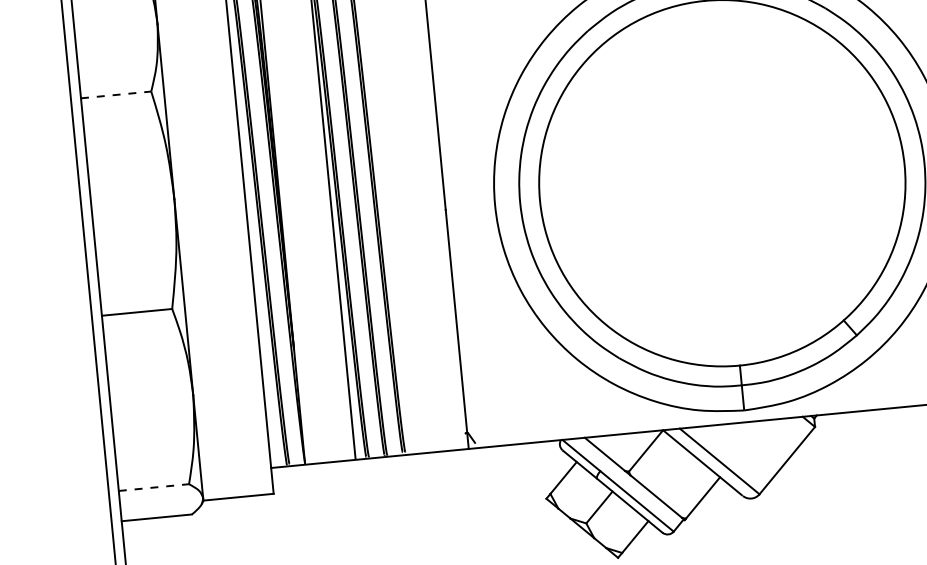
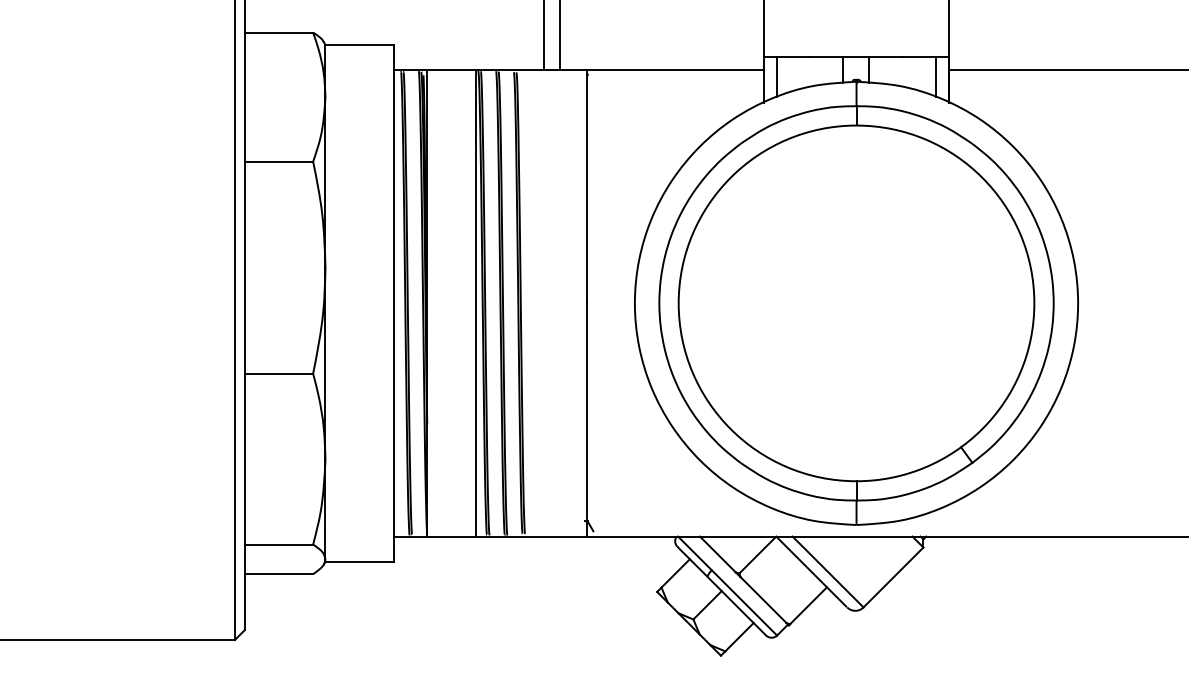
line: (116, 94) -> (279, 161), dashed -> solid
line: (154, 487) -> (279, 544), dashed -> solid

